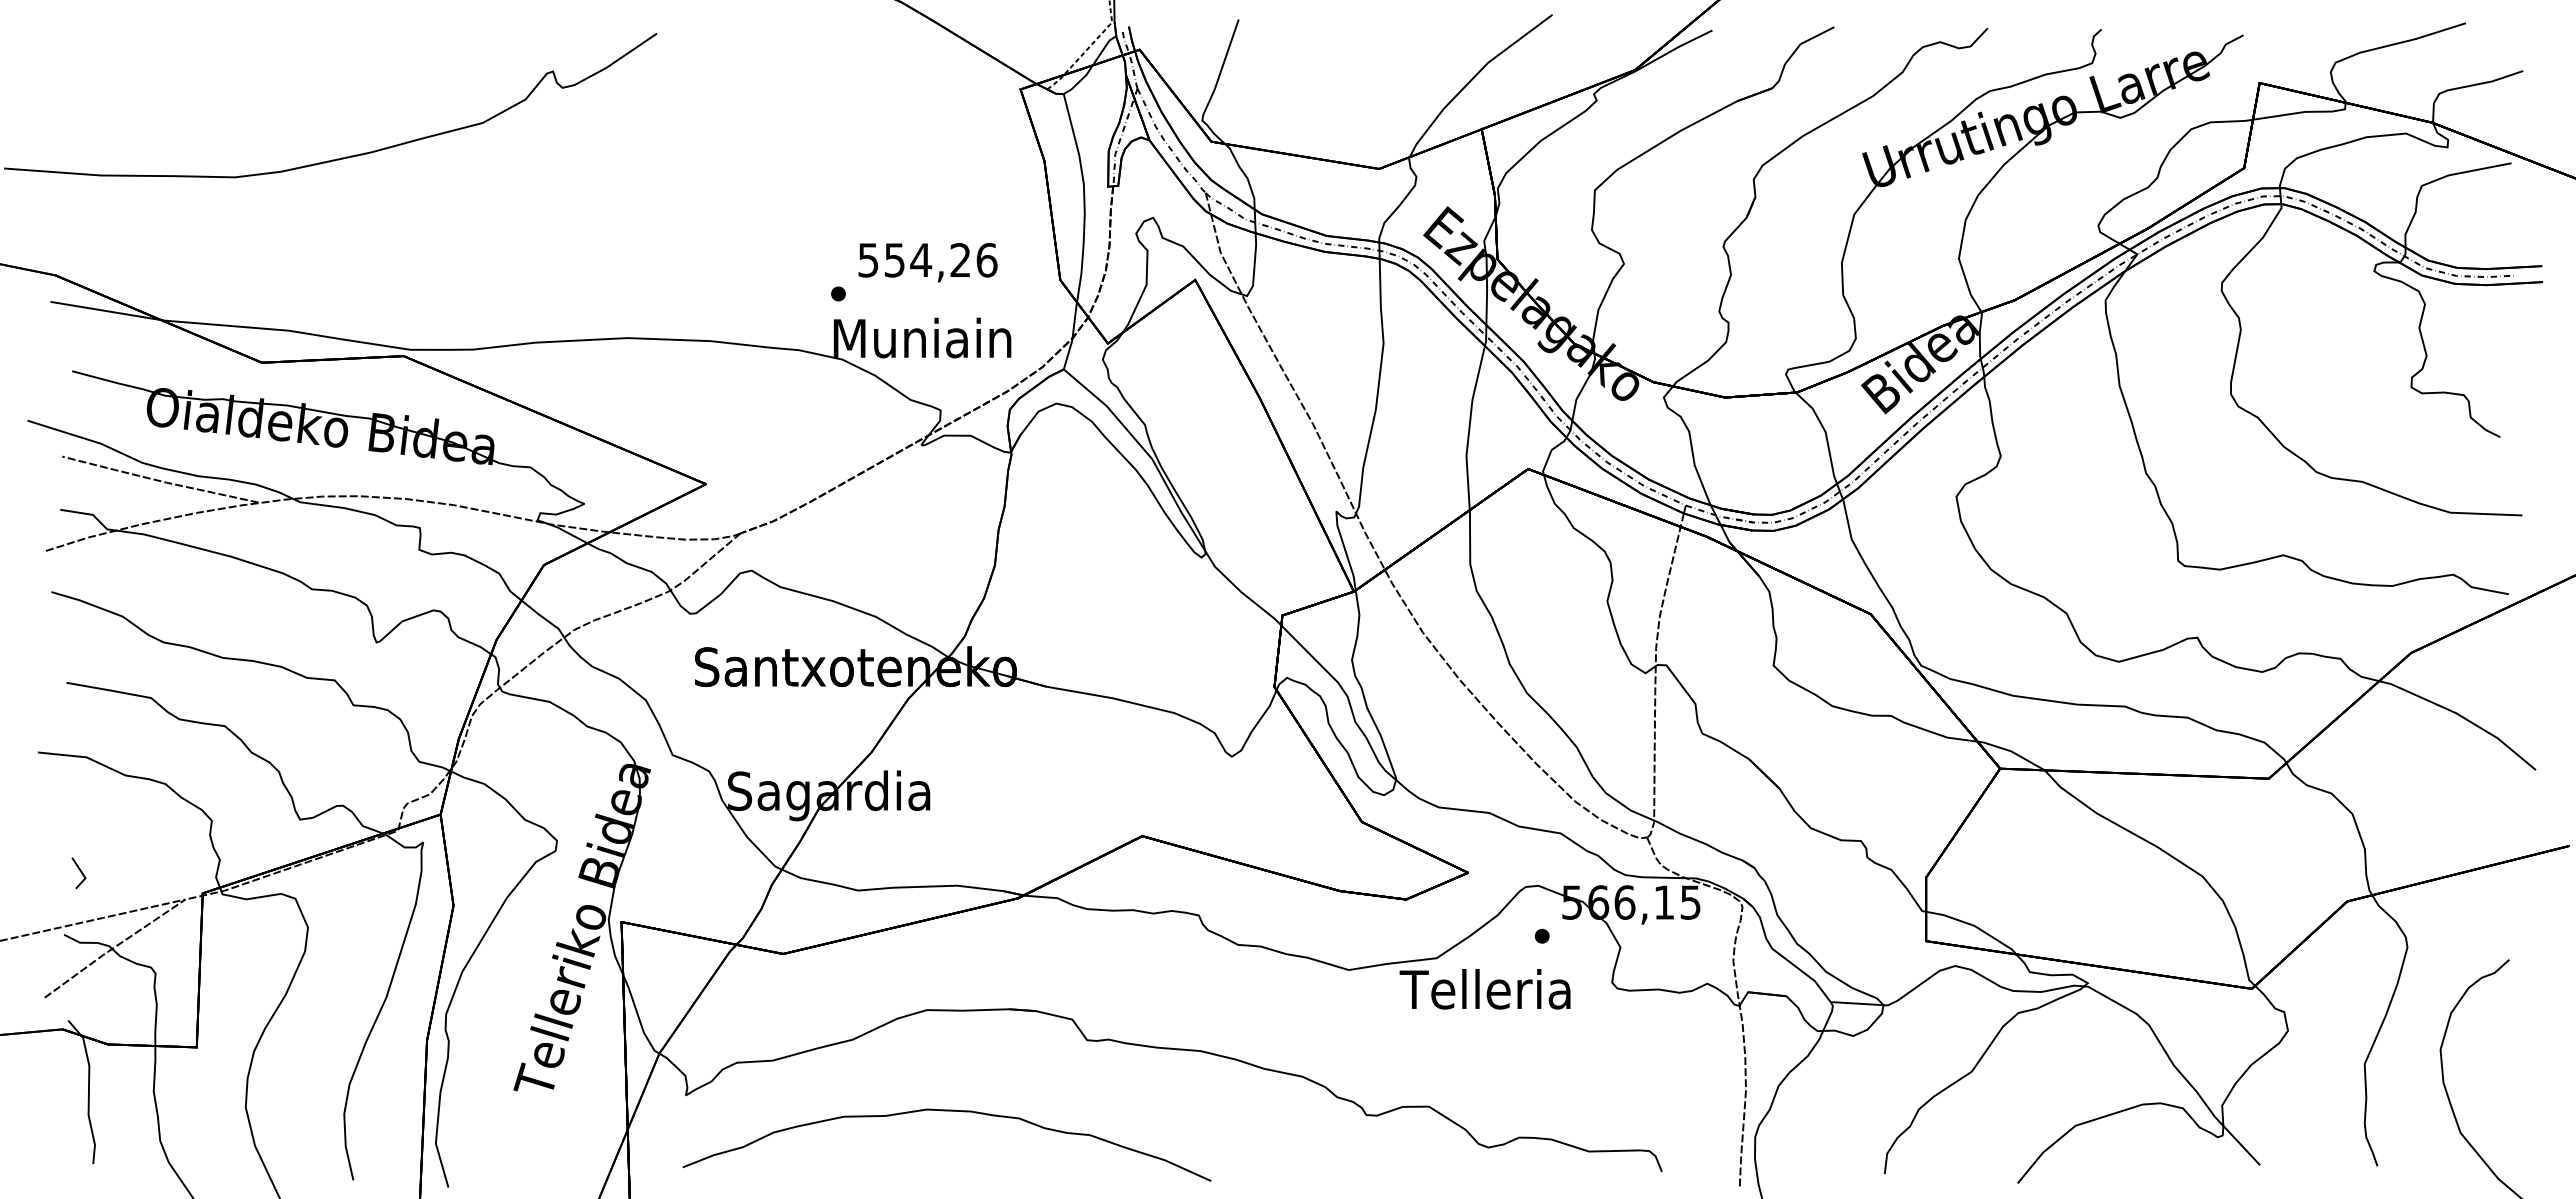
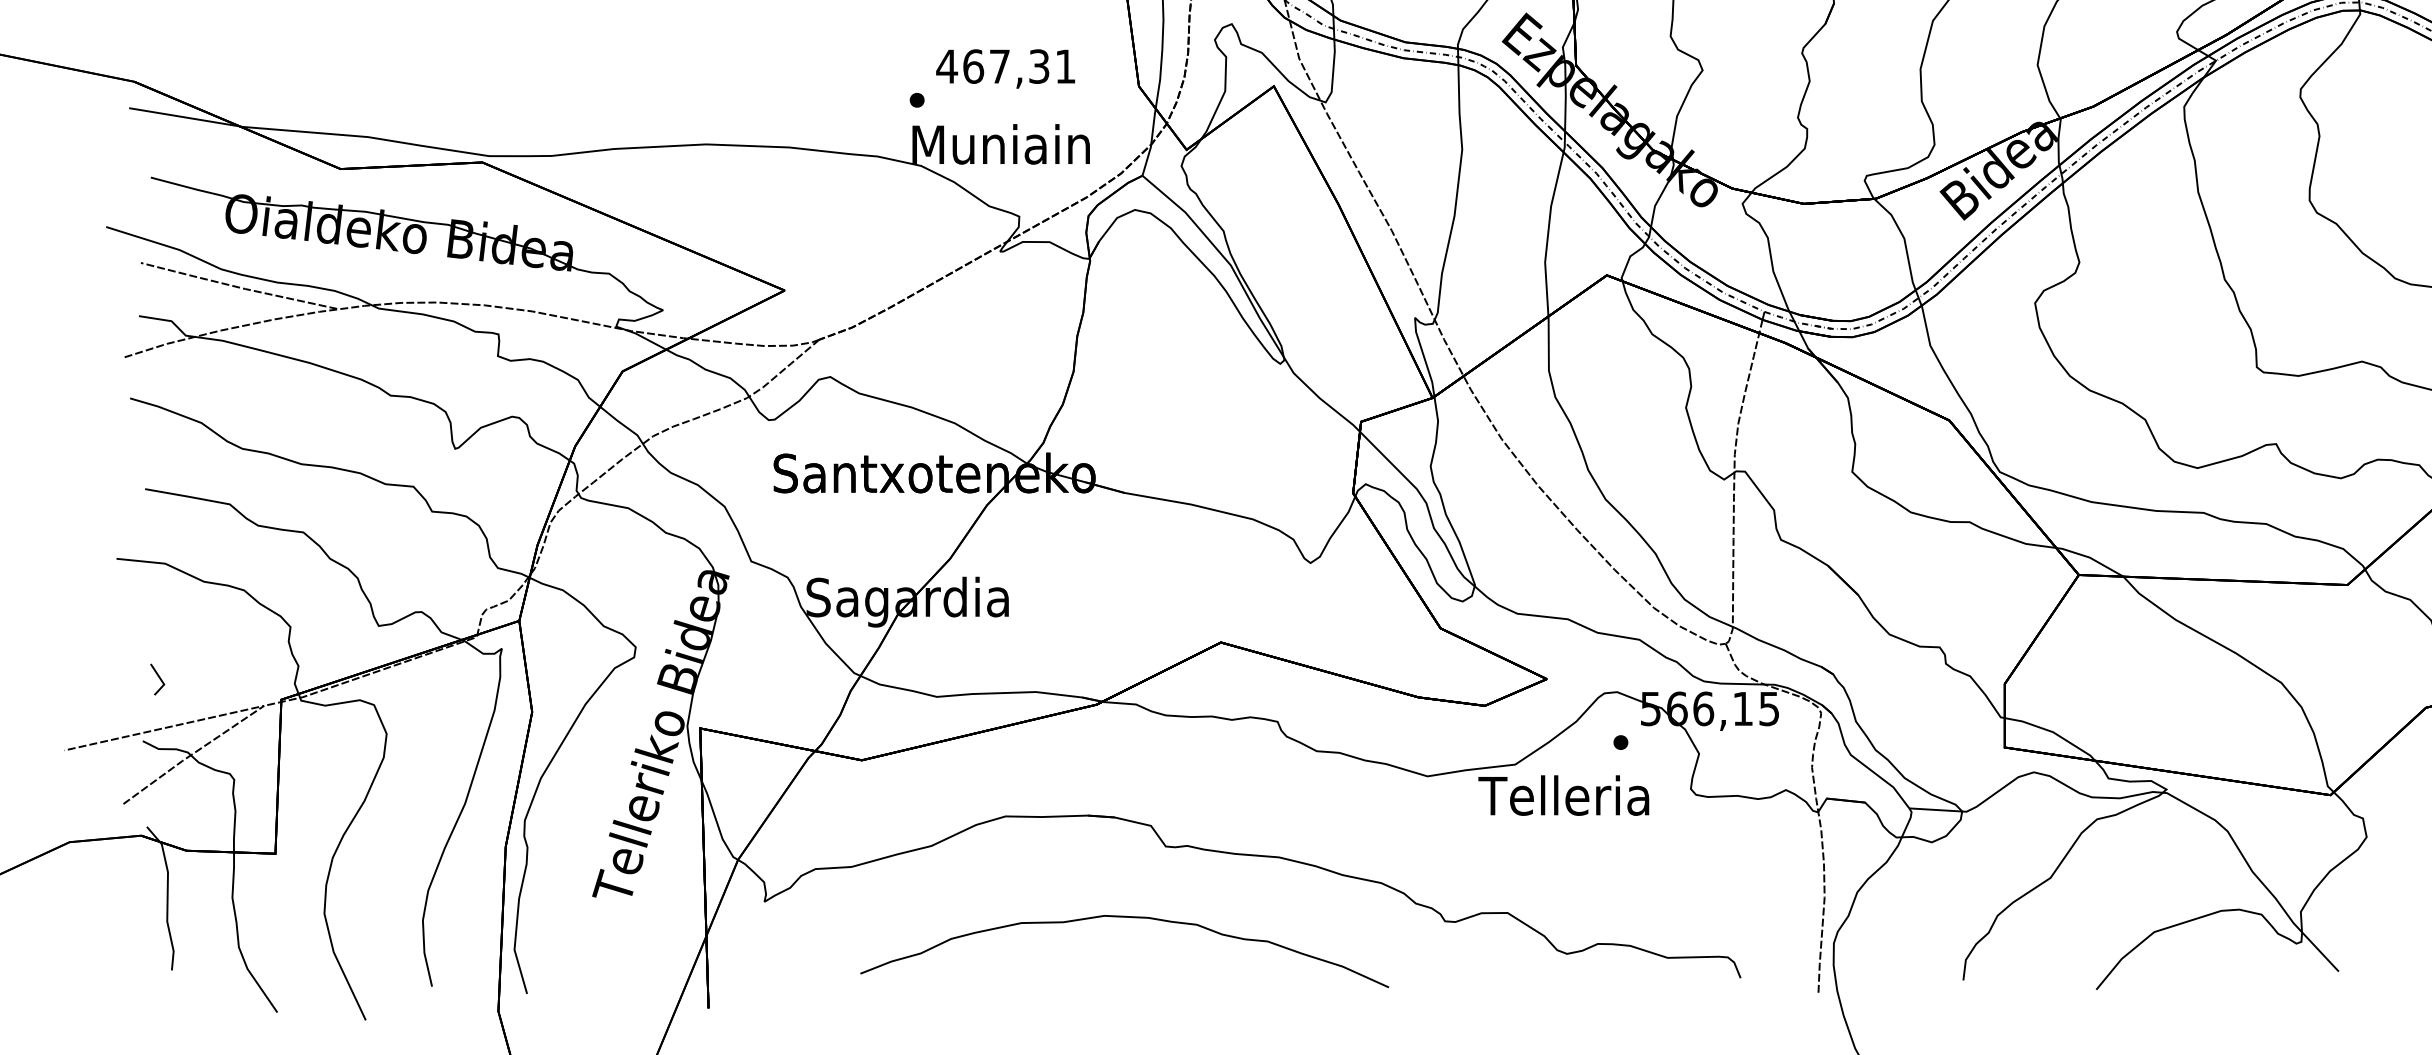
text: (927, 260) -> (1006, 66), 554,26 -> 467,31
curve: (946, 1111) -> (1124, 917), moved

